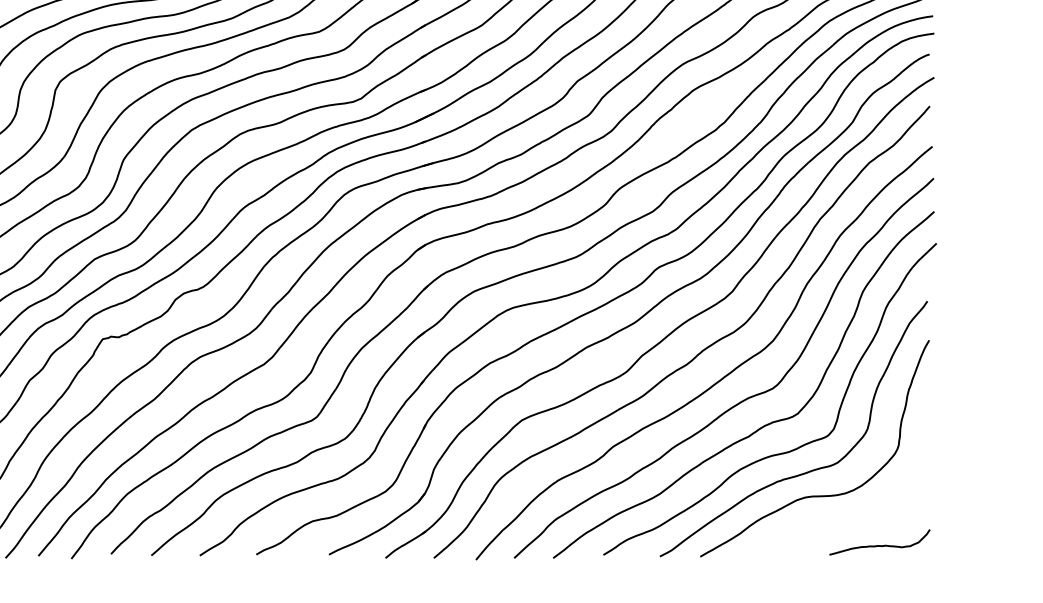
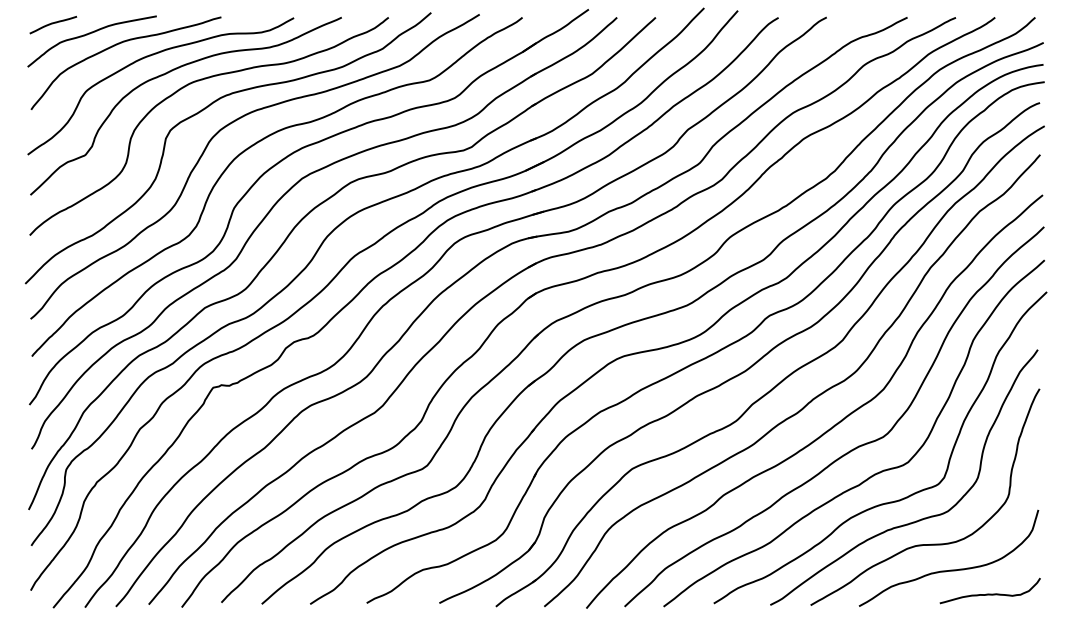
curve: (839, 520) -> (949, 569), added

